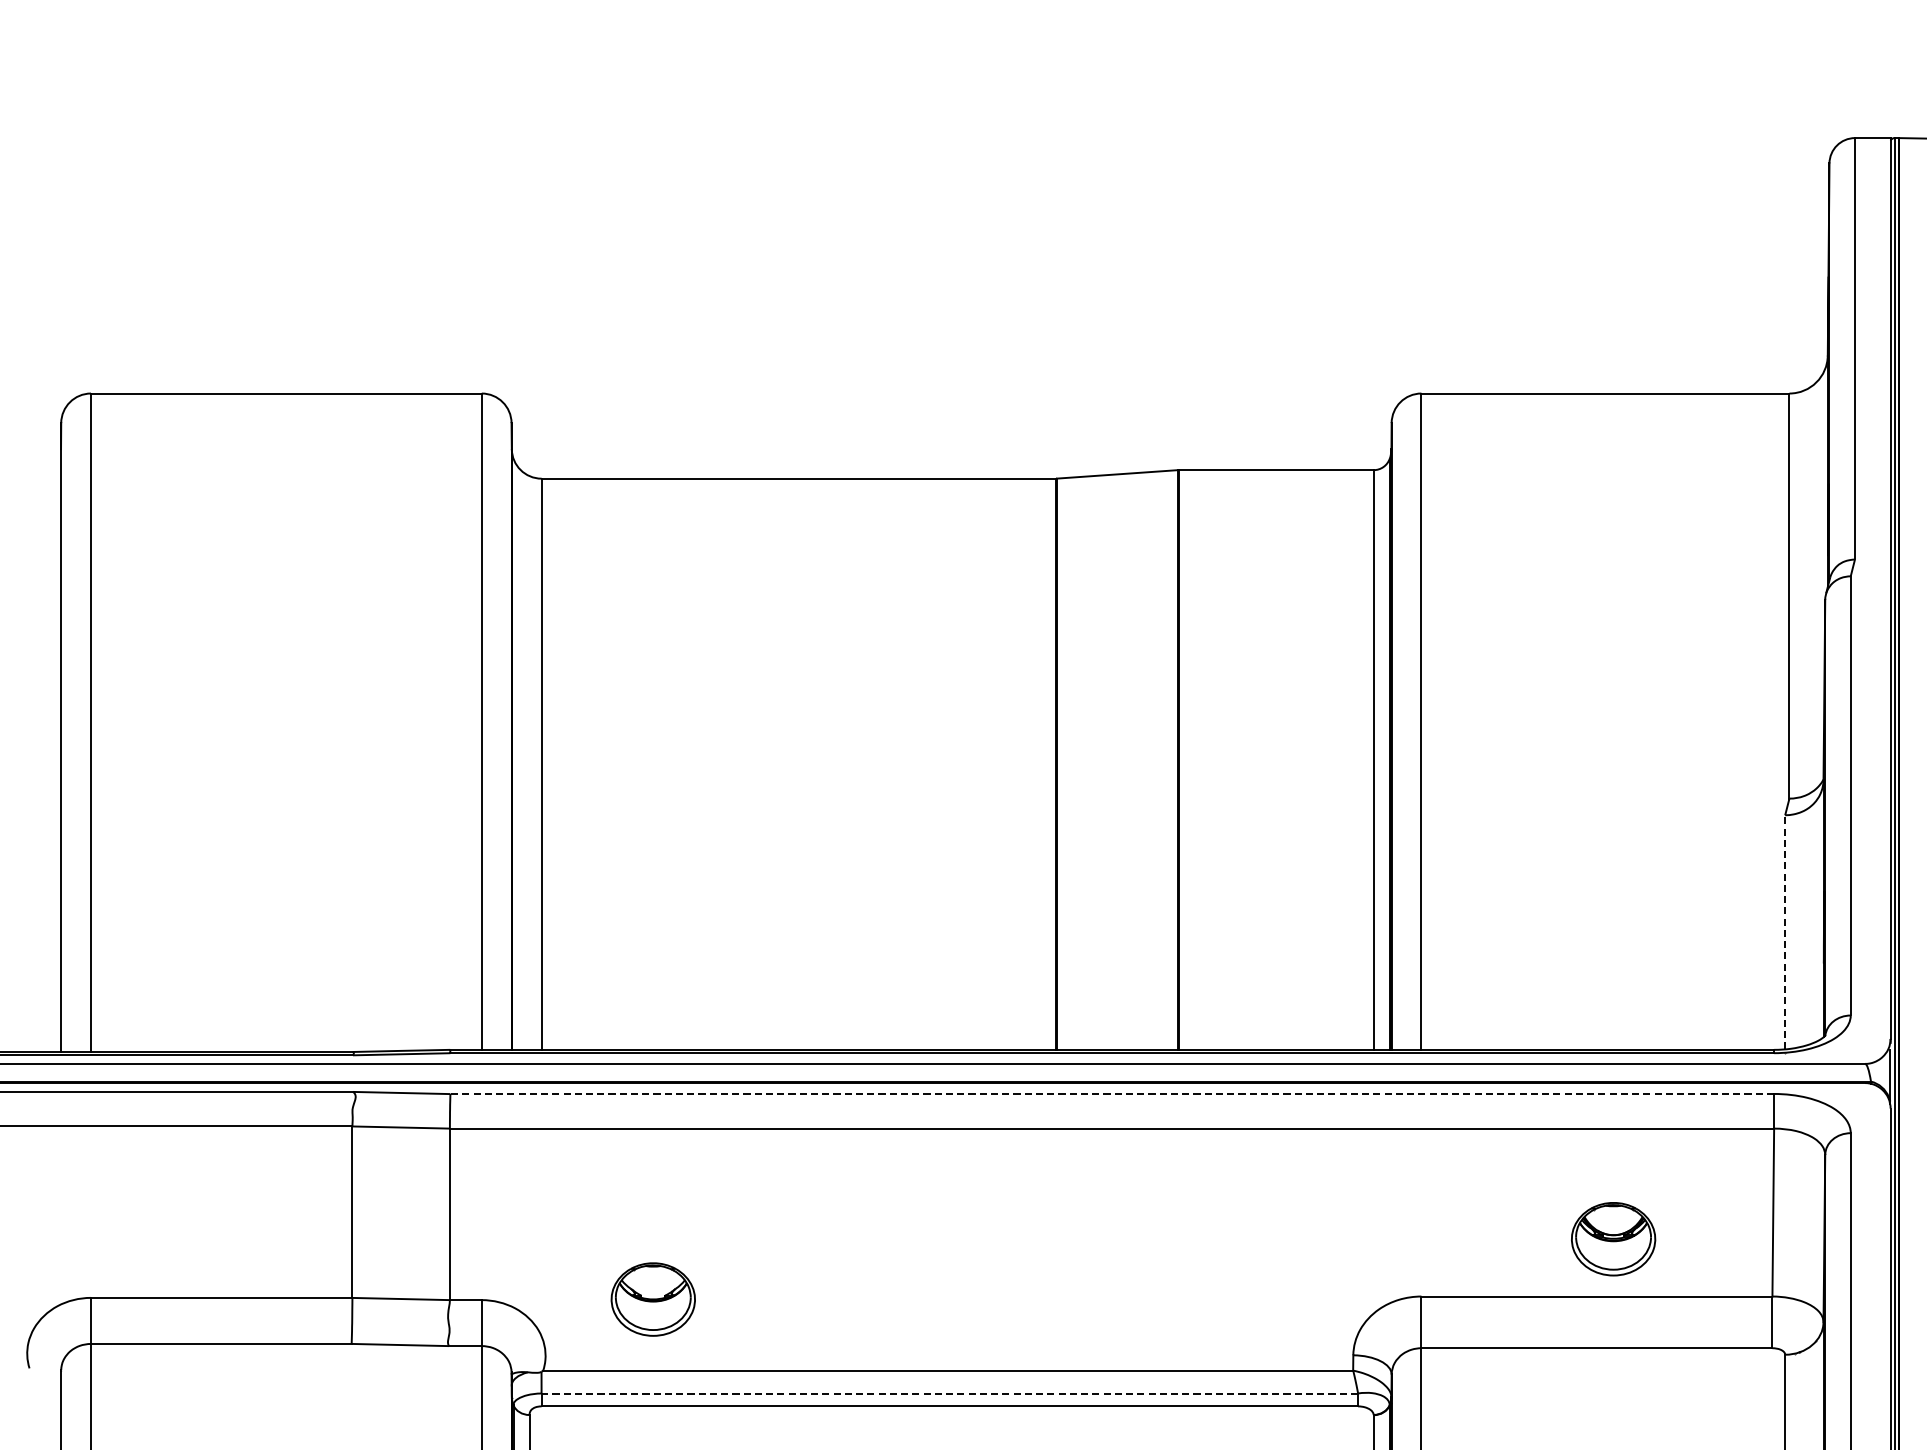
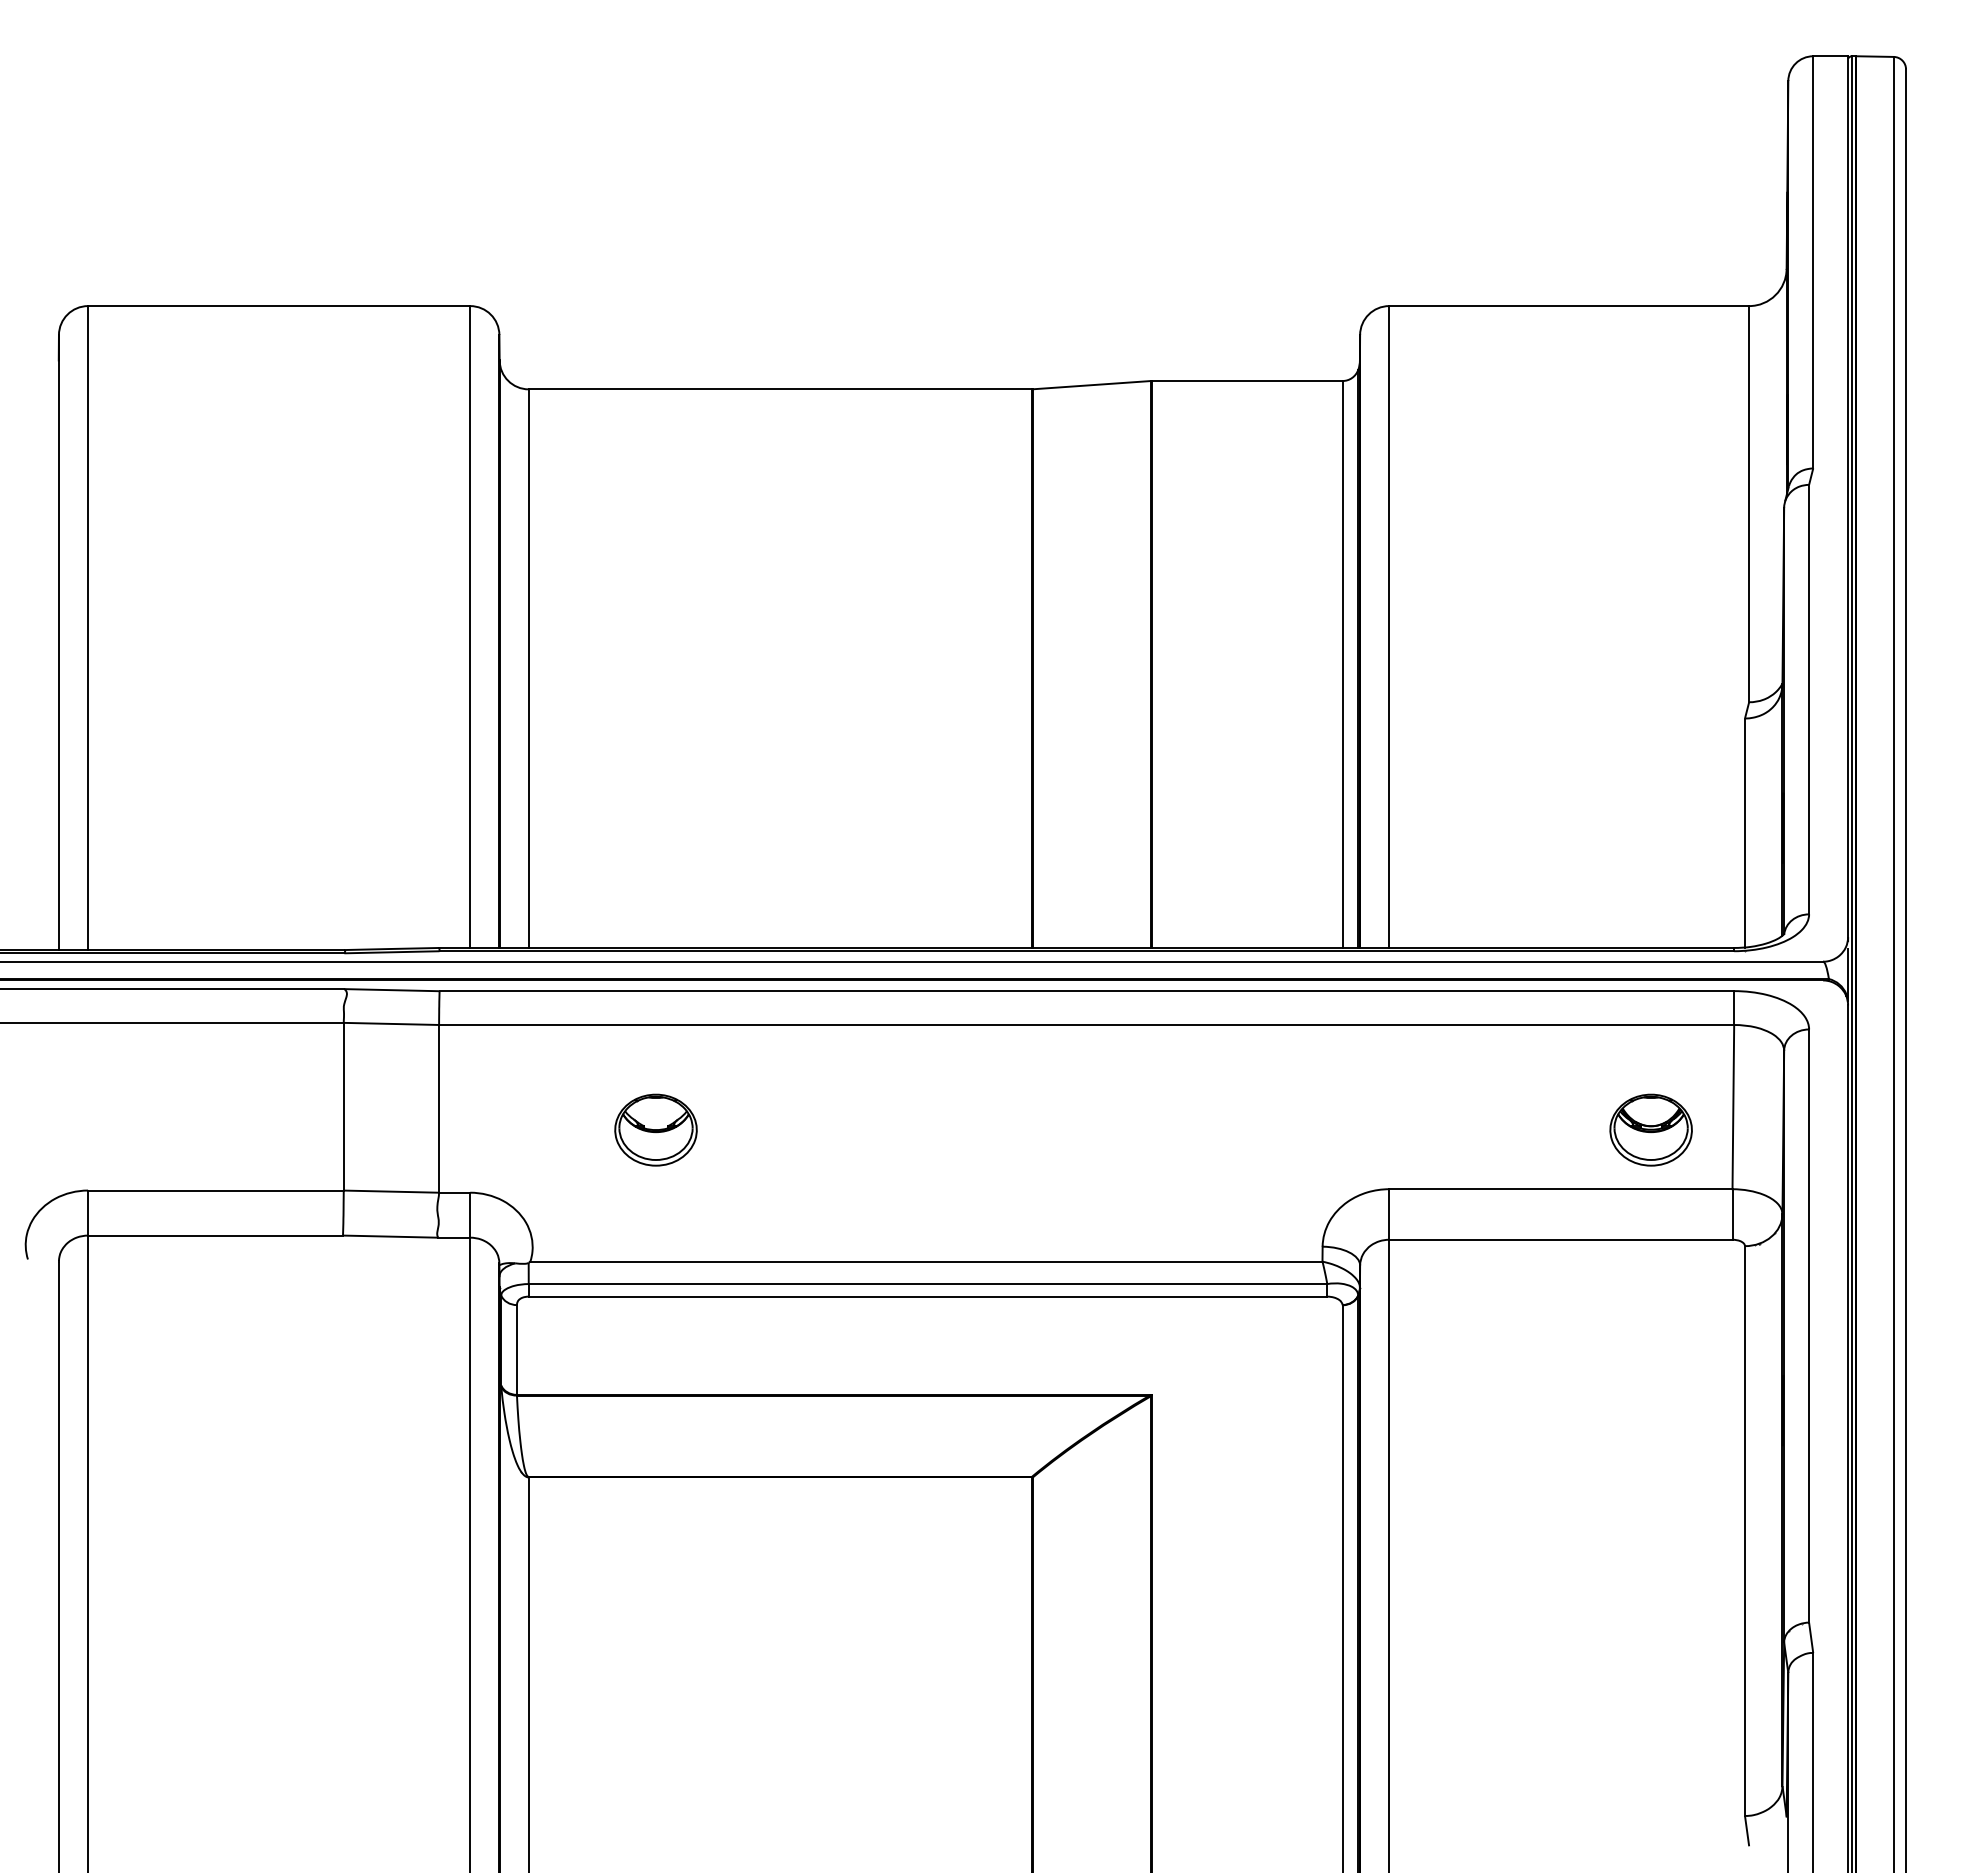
line: (1785, 932) -> (1745, 833), dashed -> solid
line: (1111, 1094) -> (1086, 991), dashed -> solid
part: (1612, 1238) -> (1650, 1129), moved
part: (652, 1298) -> (655, 1129), moved
line: (949, 1393) -> (927, 1284), dashed -> solid

